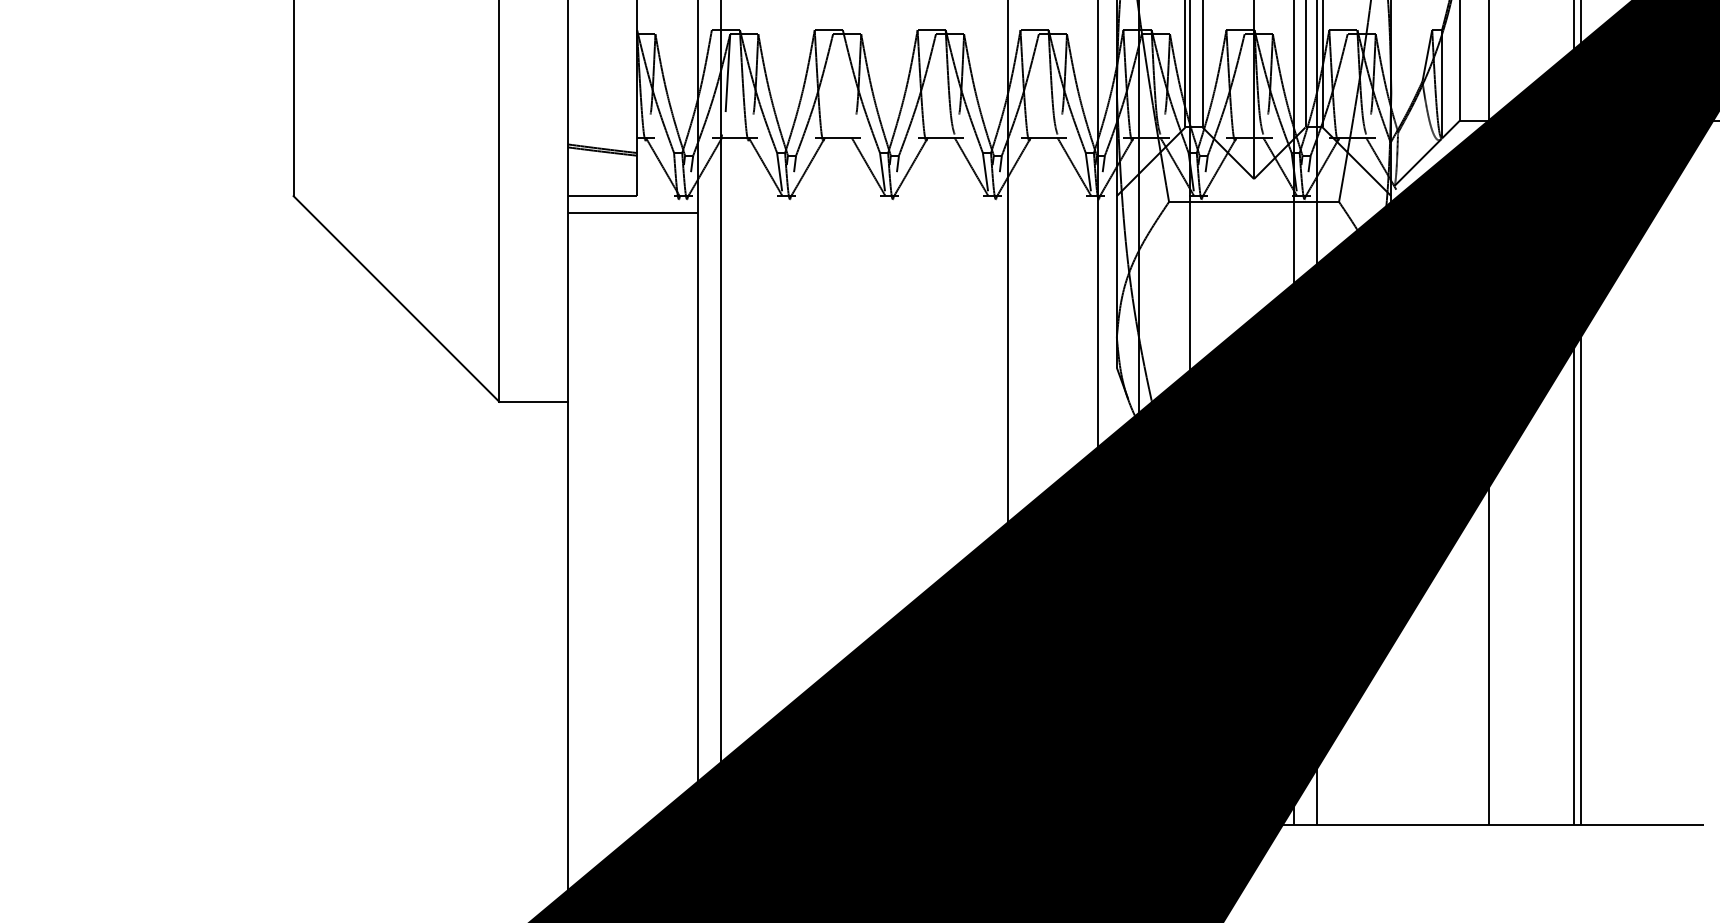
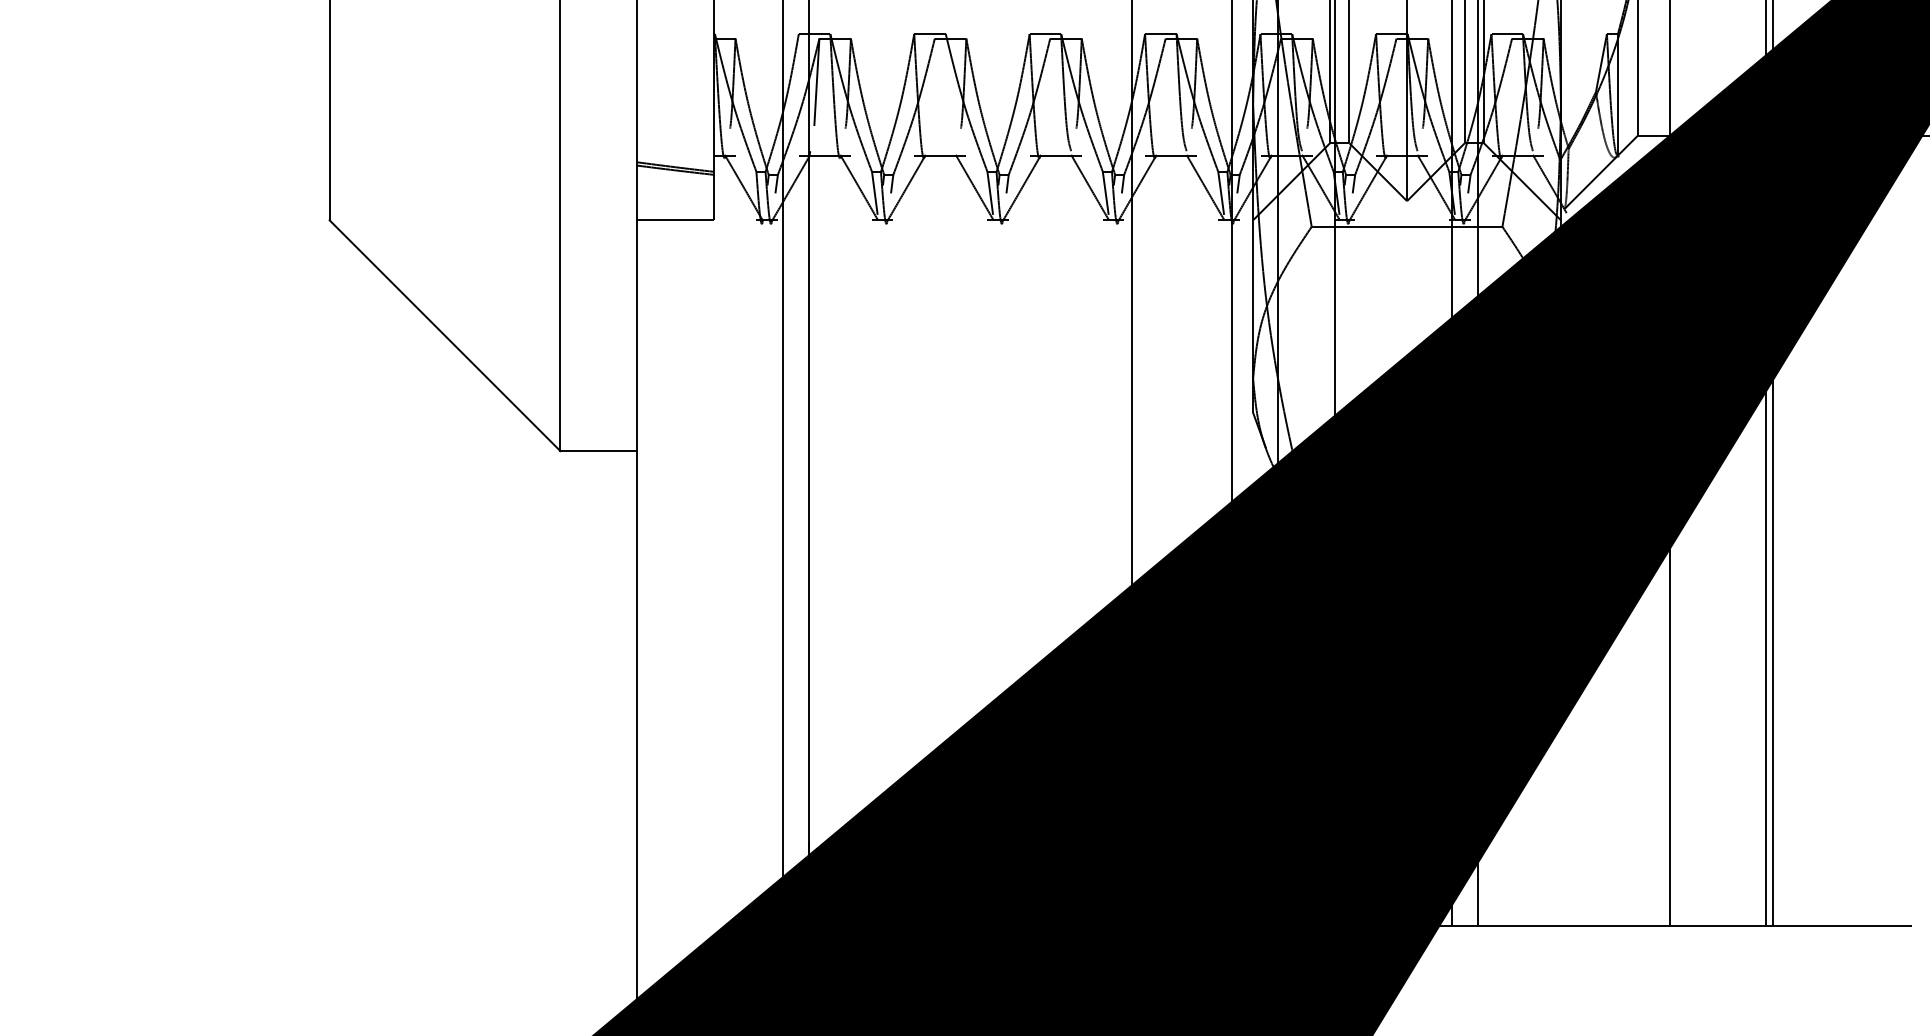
line: (633, 212) -> (710, 238), removed

